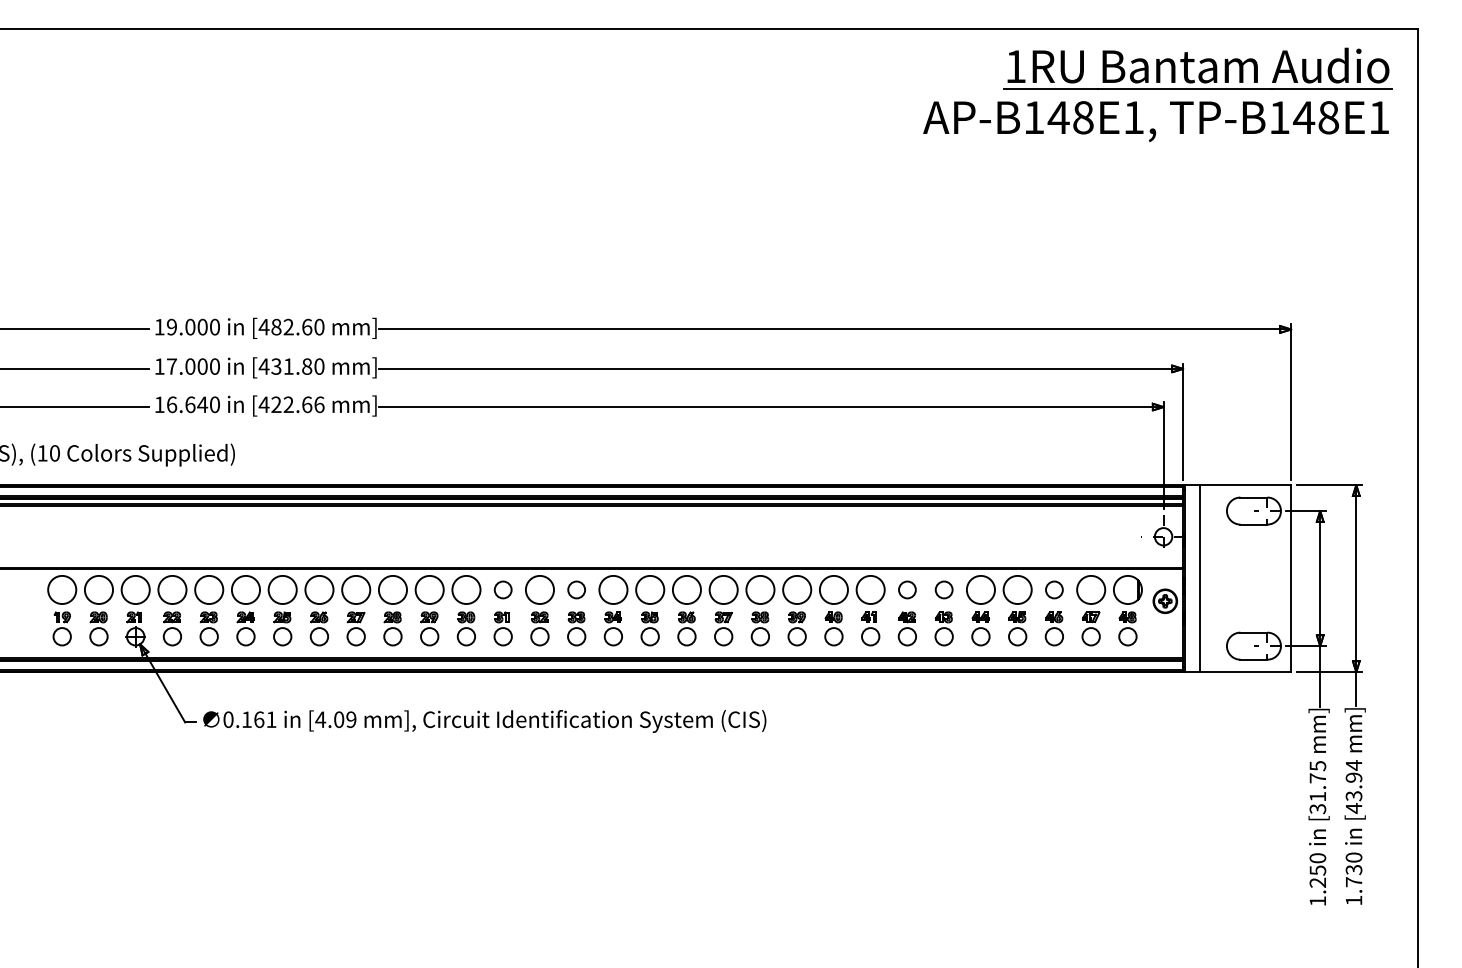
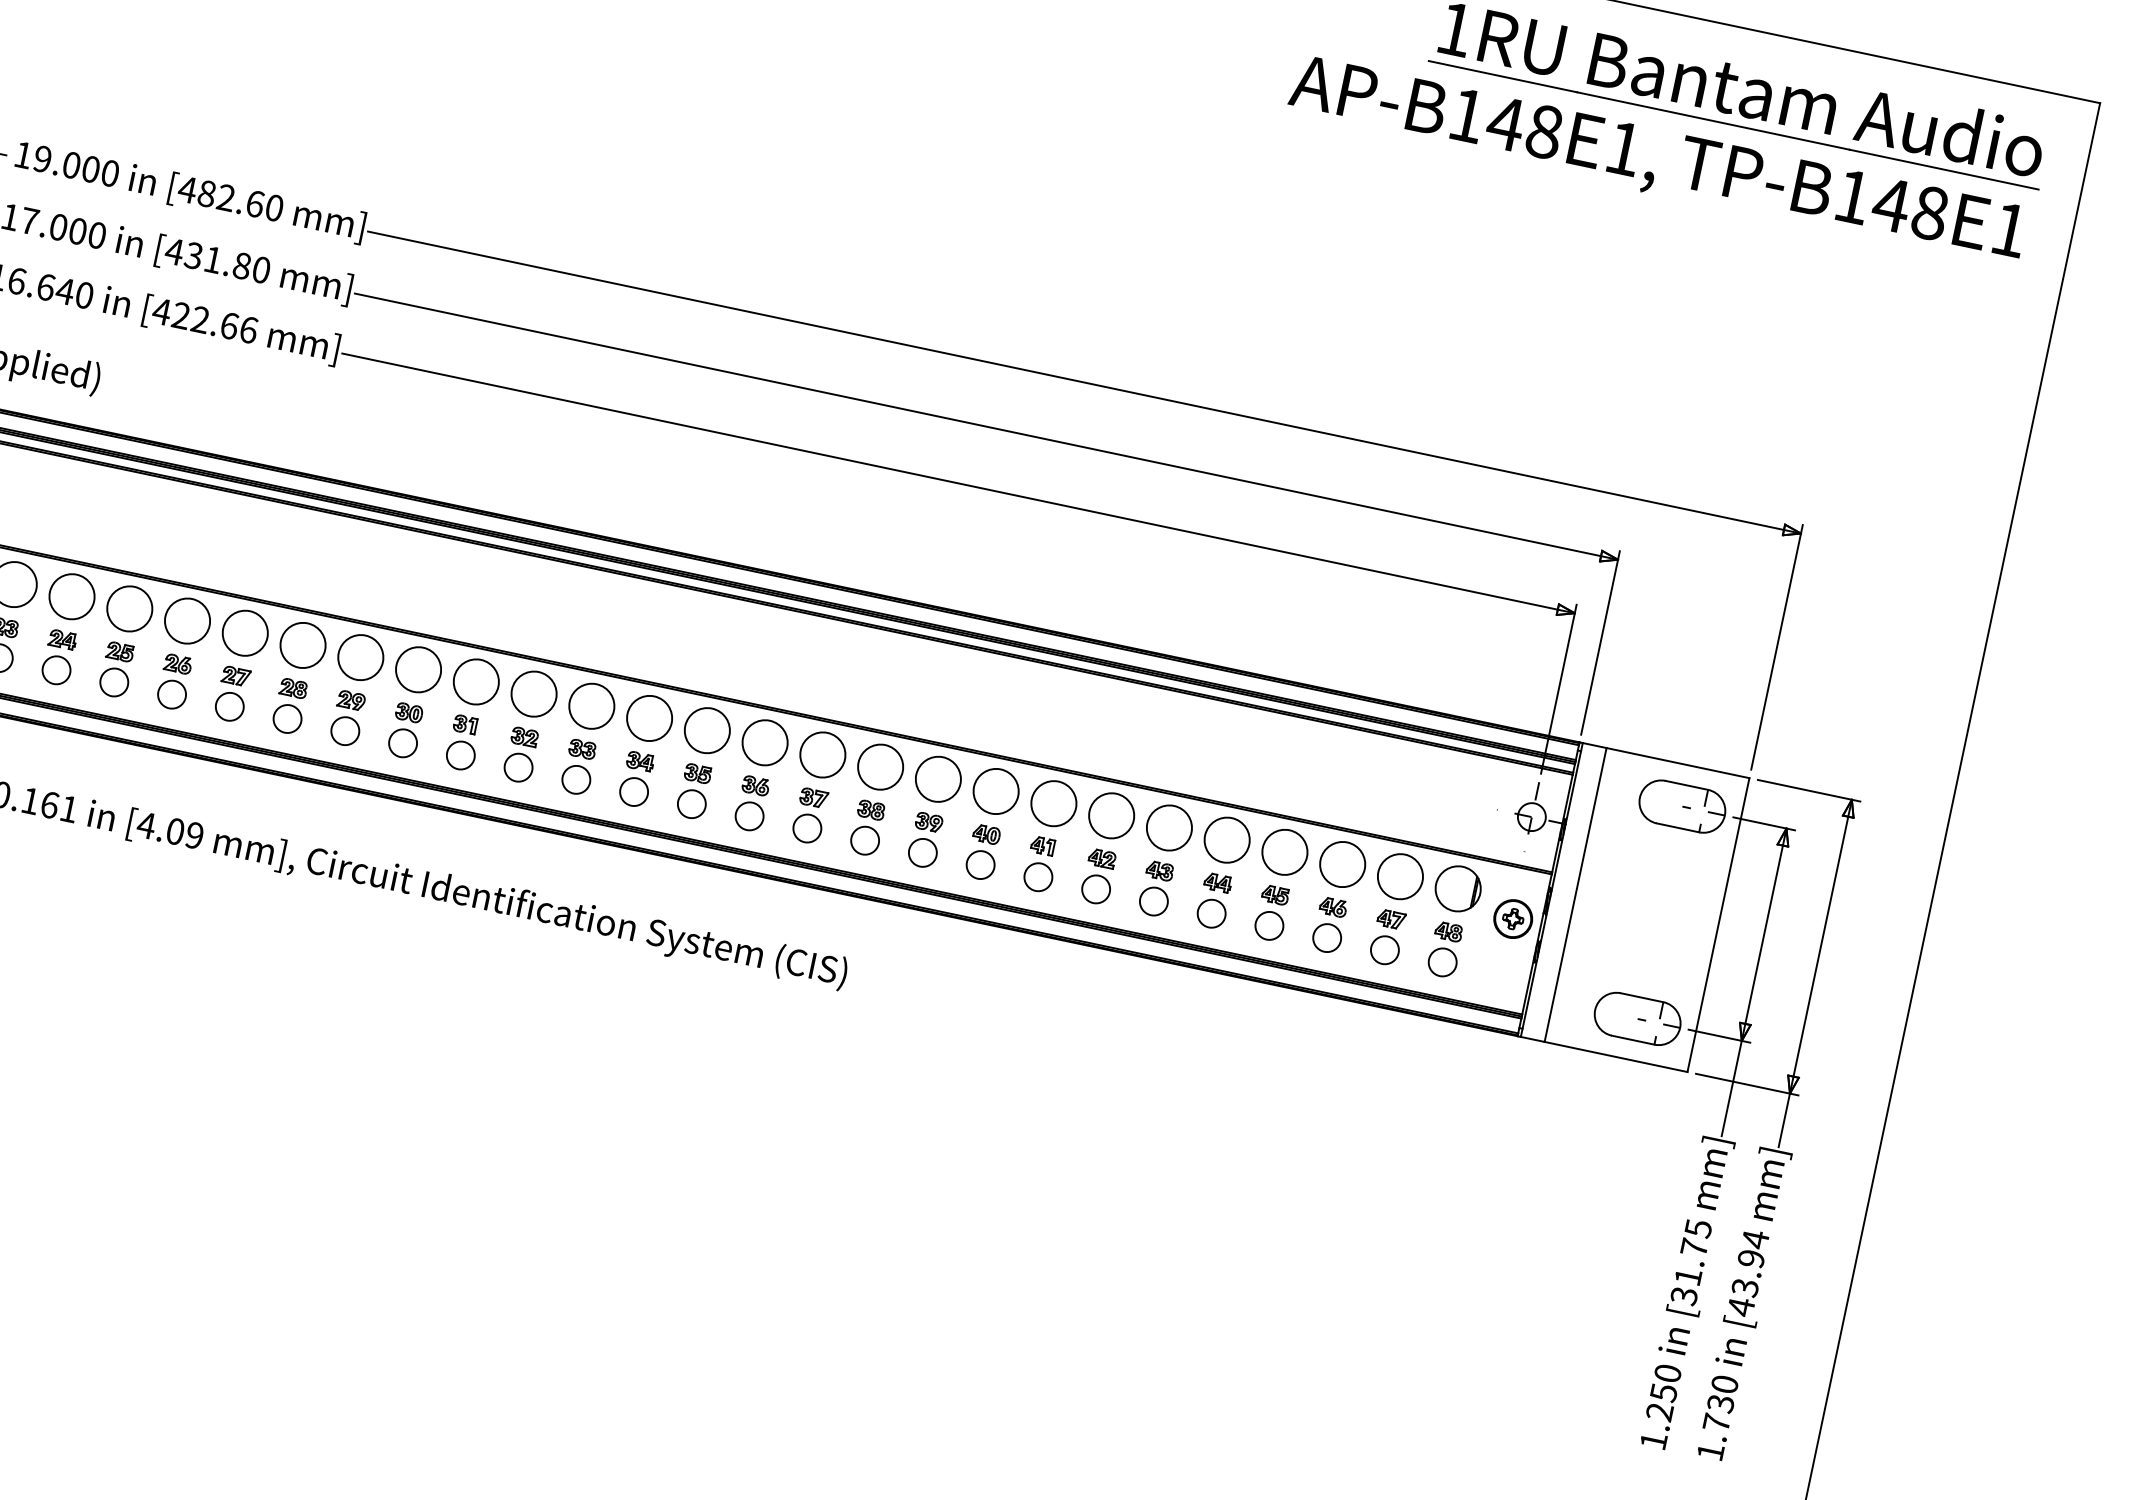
circle: (503, 589) -> (476, 681), size x1.67
circle: (576, 589) -> (591, 705), size x1.67
circle: (907, 589) -> (1111, 815), size x1.67
circle: (944, 589) -> (1170, 827), size x1.67
circle: (1054, 589) -> (1342, 863), size x1.67

